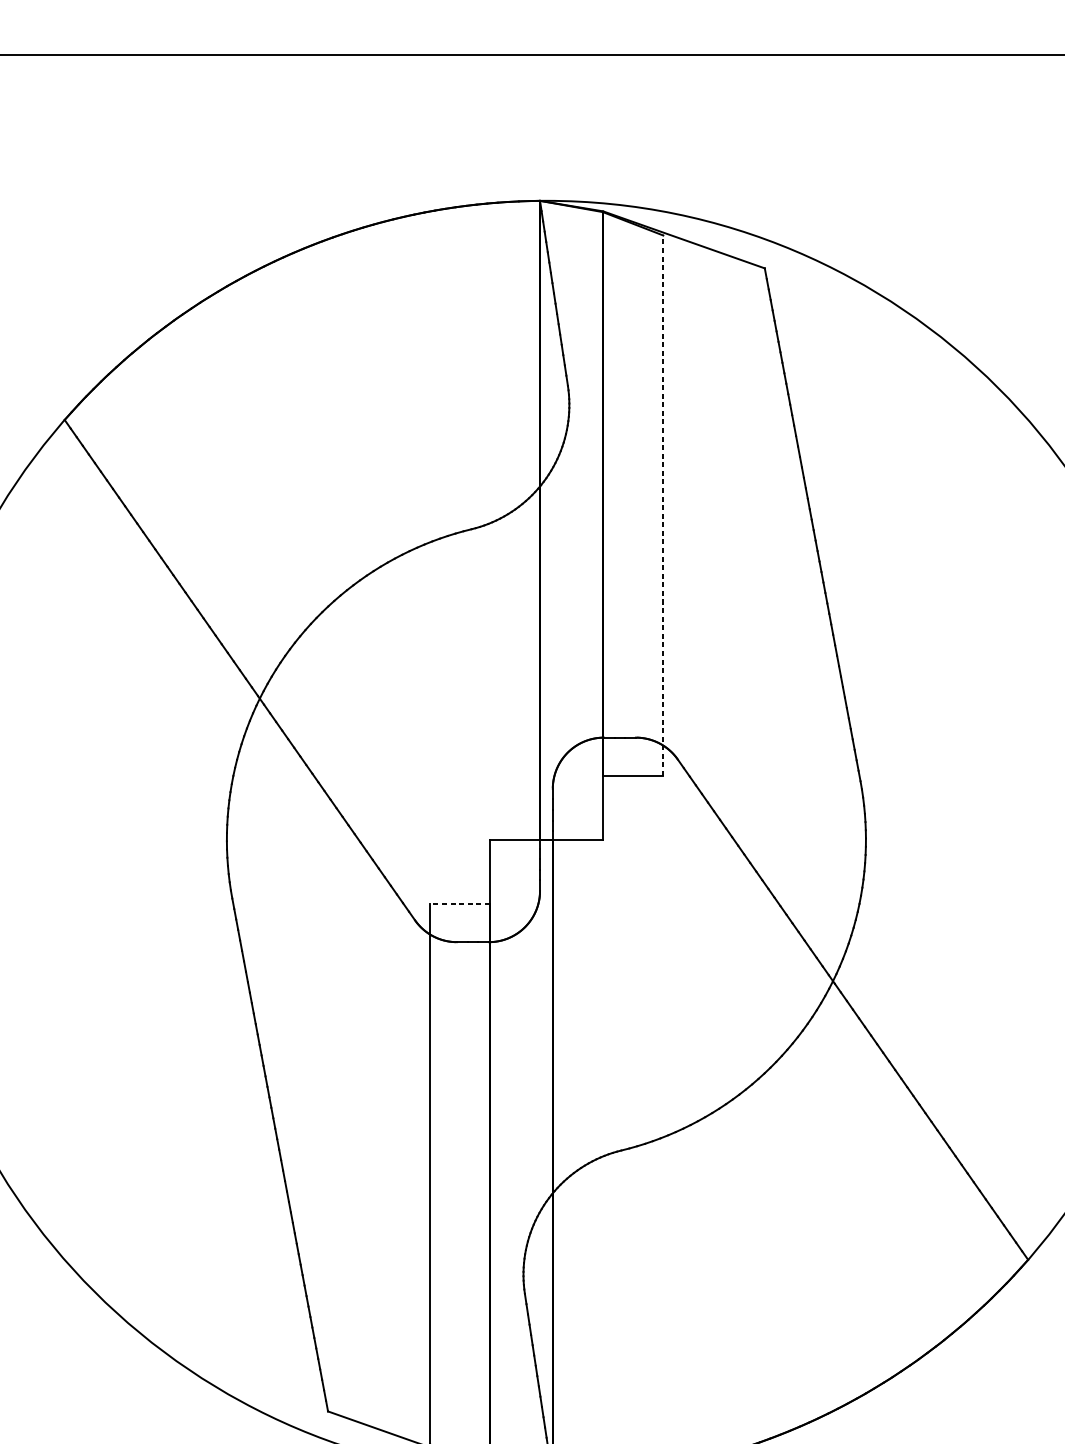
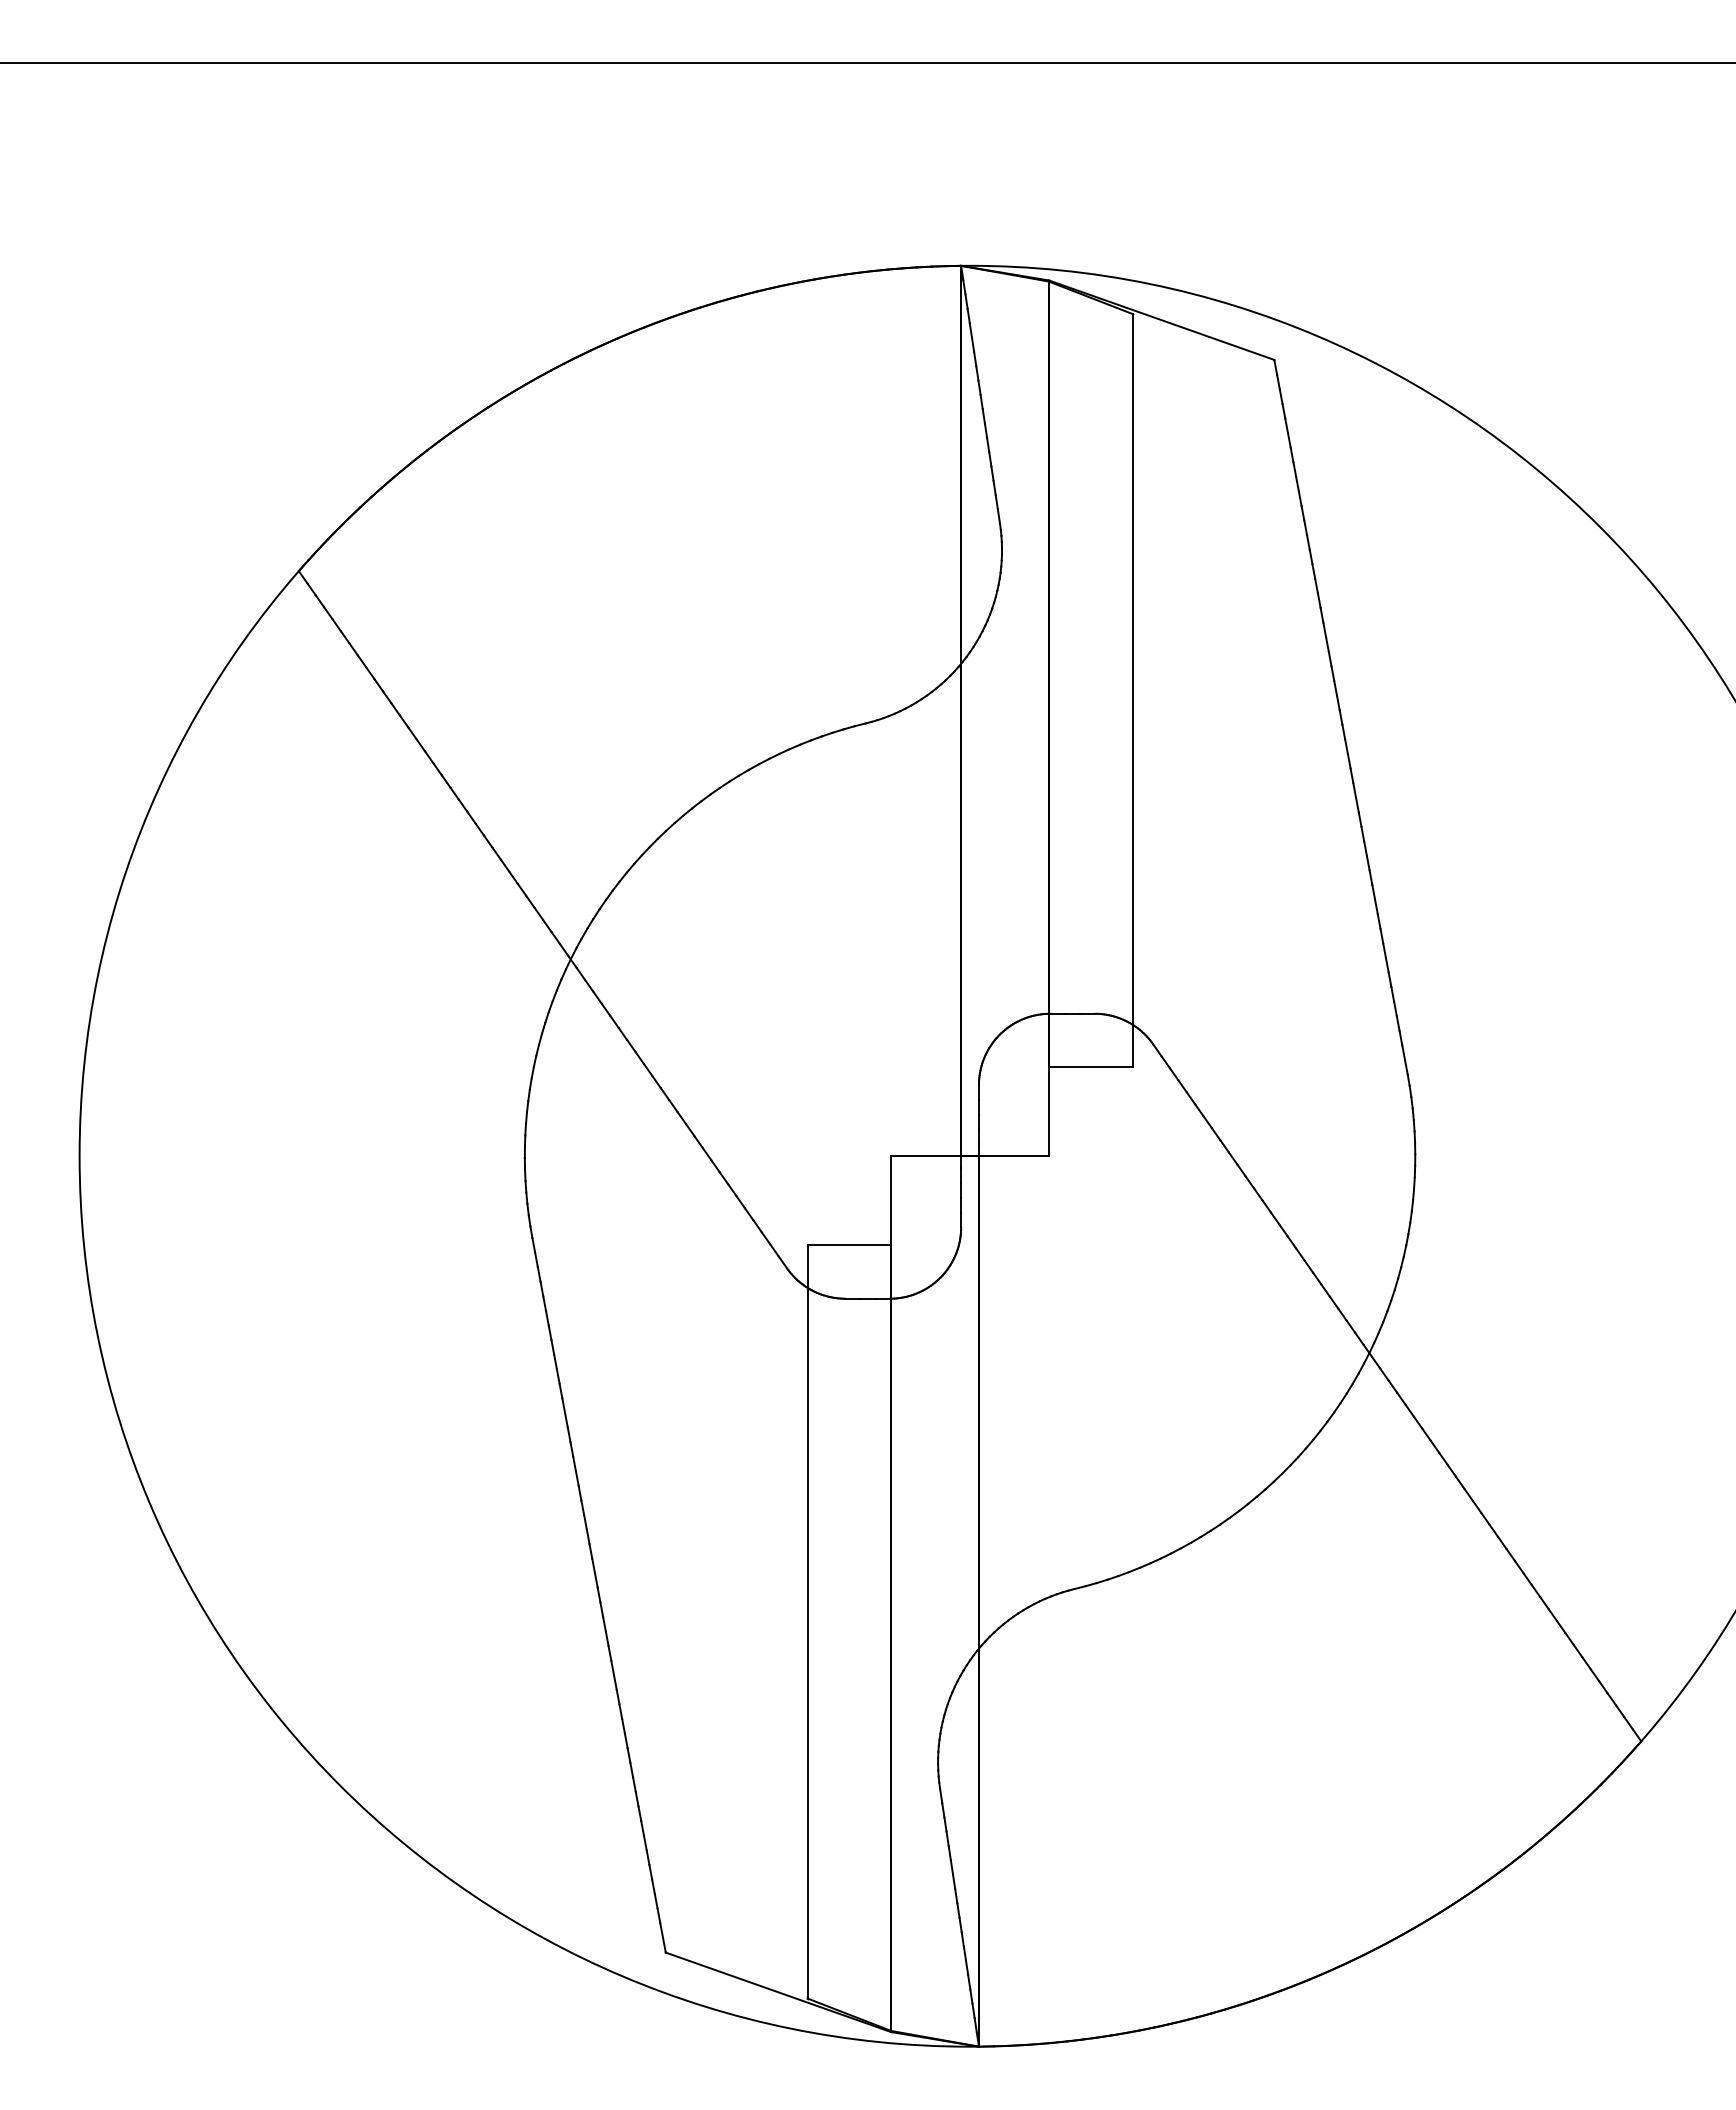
line: (663, 505) -> (1132, 690), dashed -> solid
line: (459, 903) -> (849, 1245), dashed -> solid

